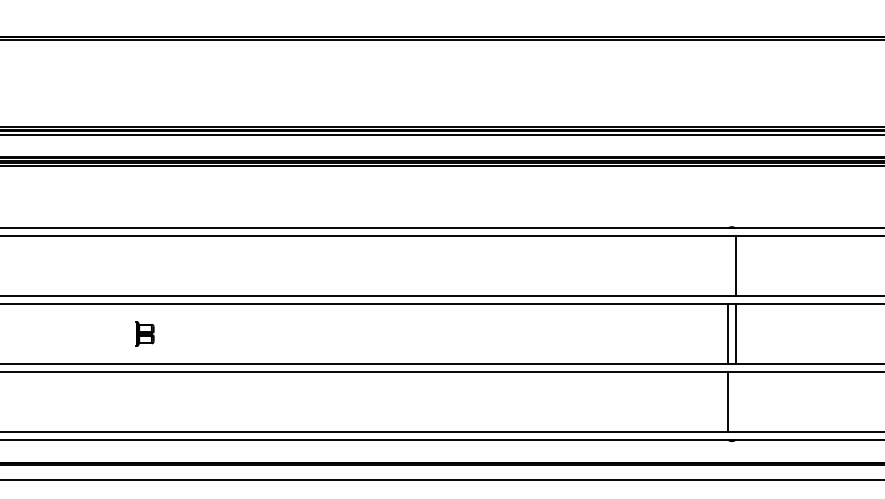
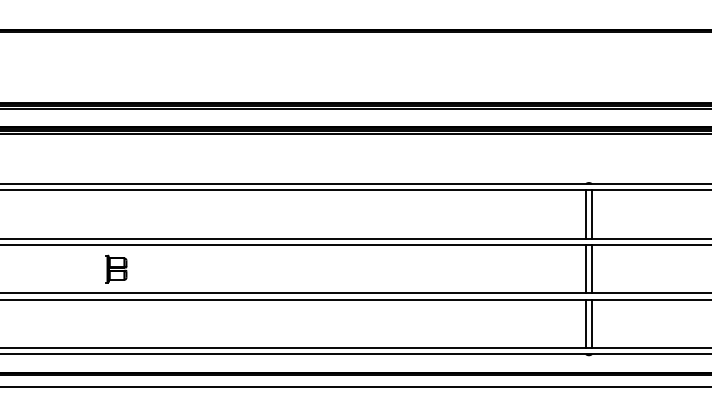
line: (728, 266) -> (586, 214), added
part: (144, 333) -> (116, 268), size x1.43
line: (735, 401) -> (591, 323), added

